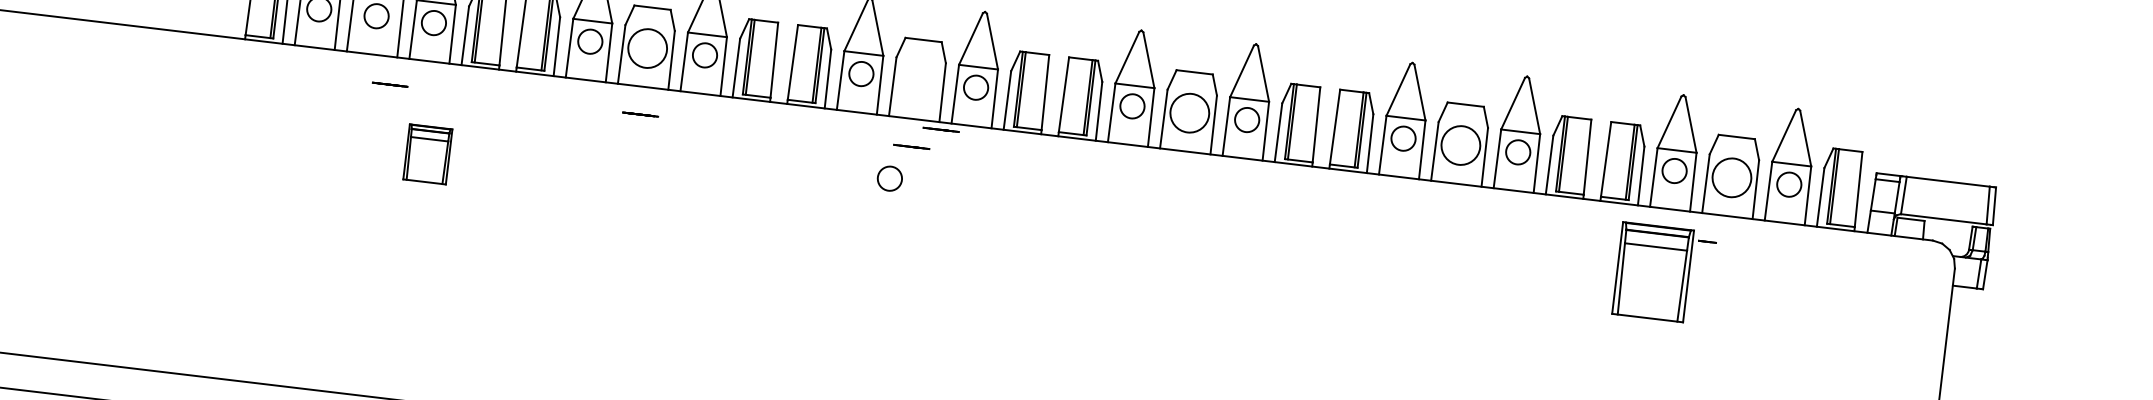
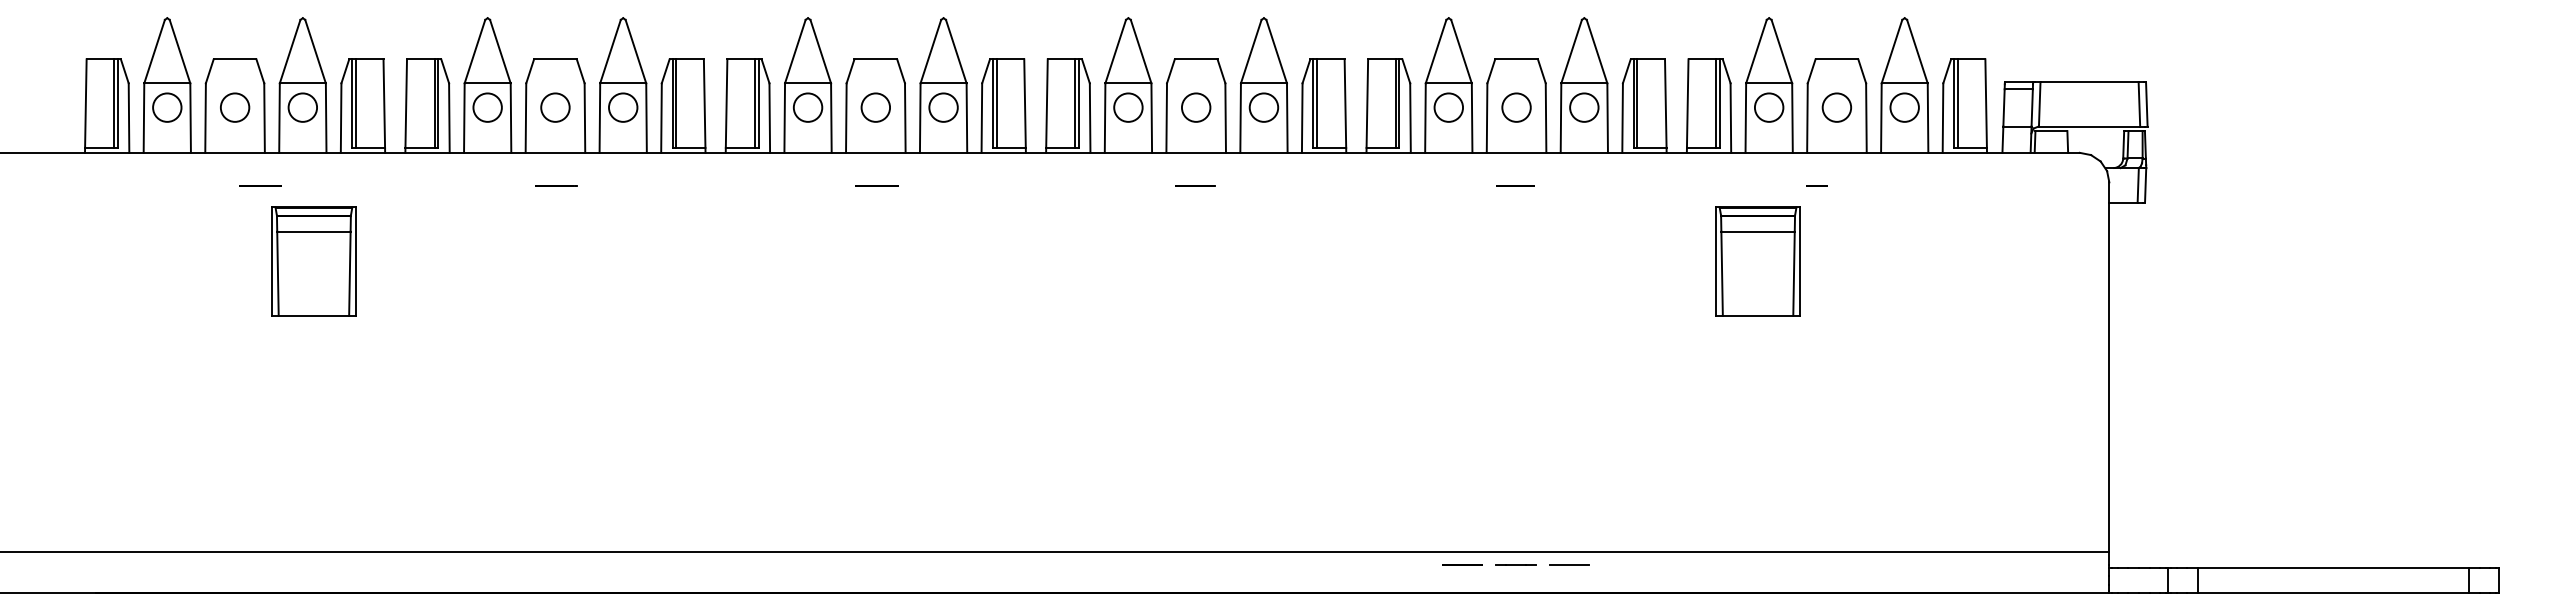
circle: (647, 48) -> (555, 107), size x0.62
circle: (1189, 112) -> (1195, 107), size x0.62
line: (940, 129) -> (908, 161), removed
circle: (1460, 145) -> (1516, 107), size x0.62
part: (427, 154) -> (313, 261), size x1.67
circle: (1731, 177) -> (1836, 107), size x0.62
circle: (889, 178) -> (875, 107), moved
line: (1181, 178) -> (1195, 185), added
line: (1452, 211) -> (1515, 185), added
part: (1652, 272) -> (1757, 261), moved

